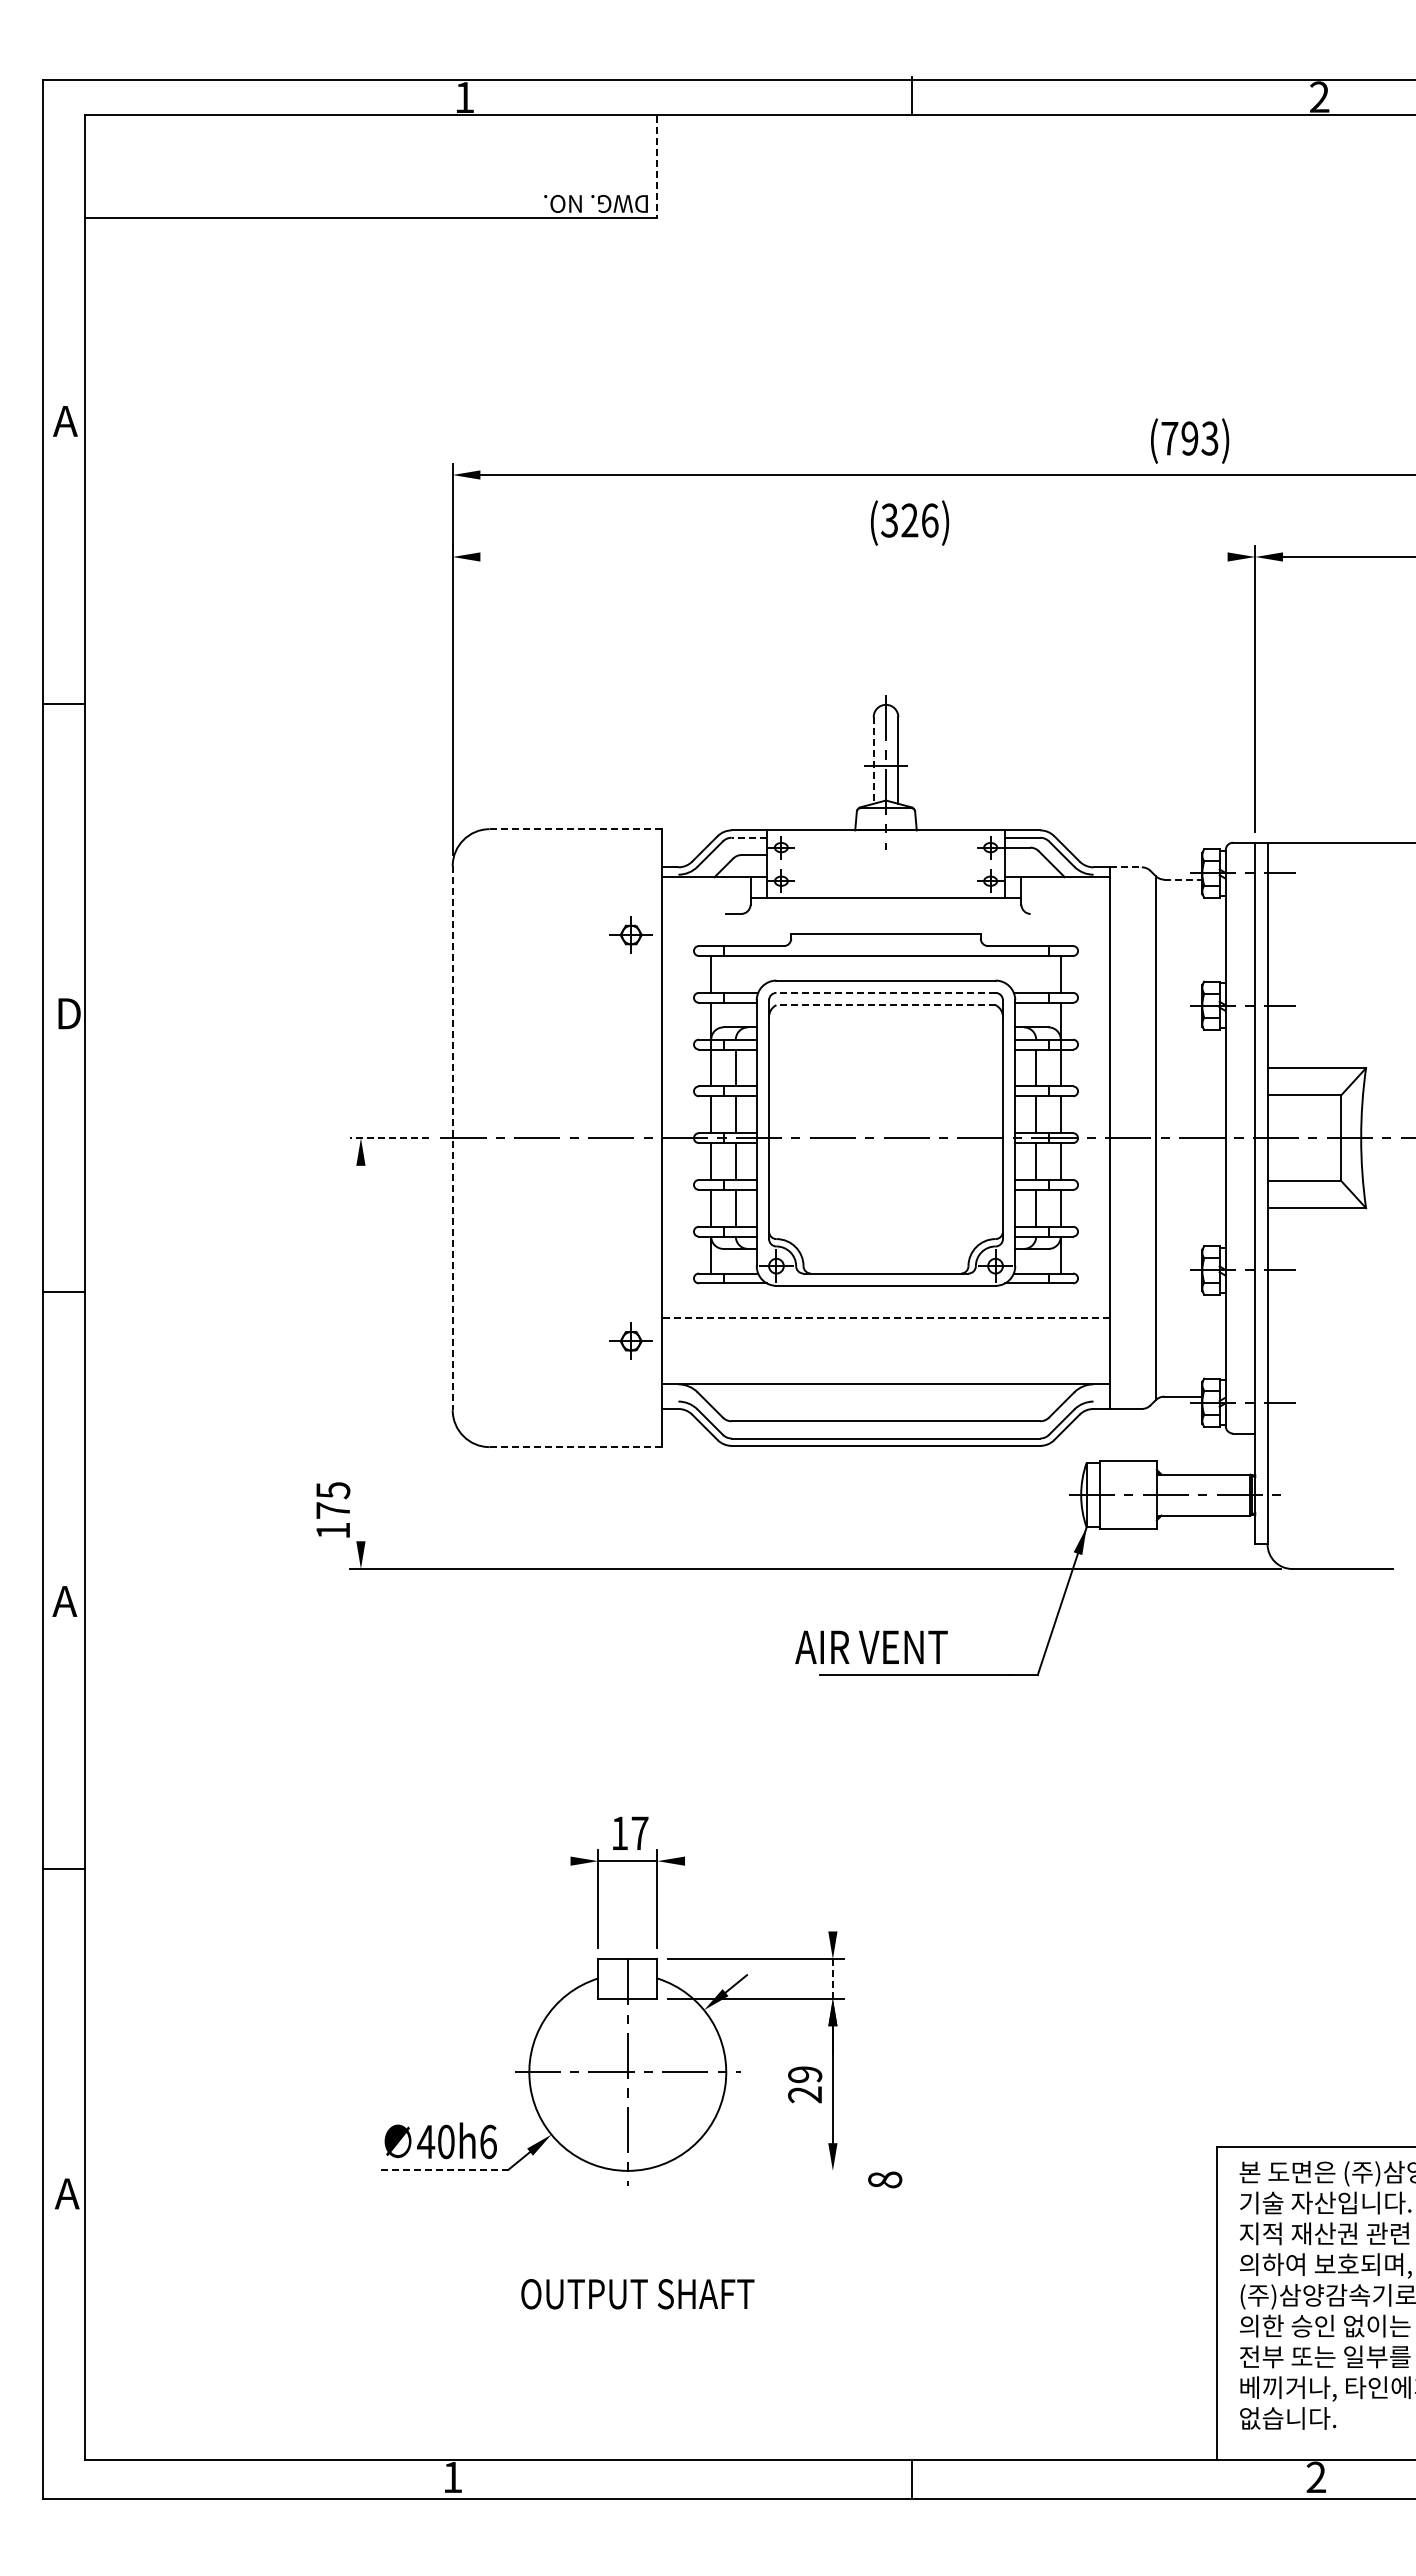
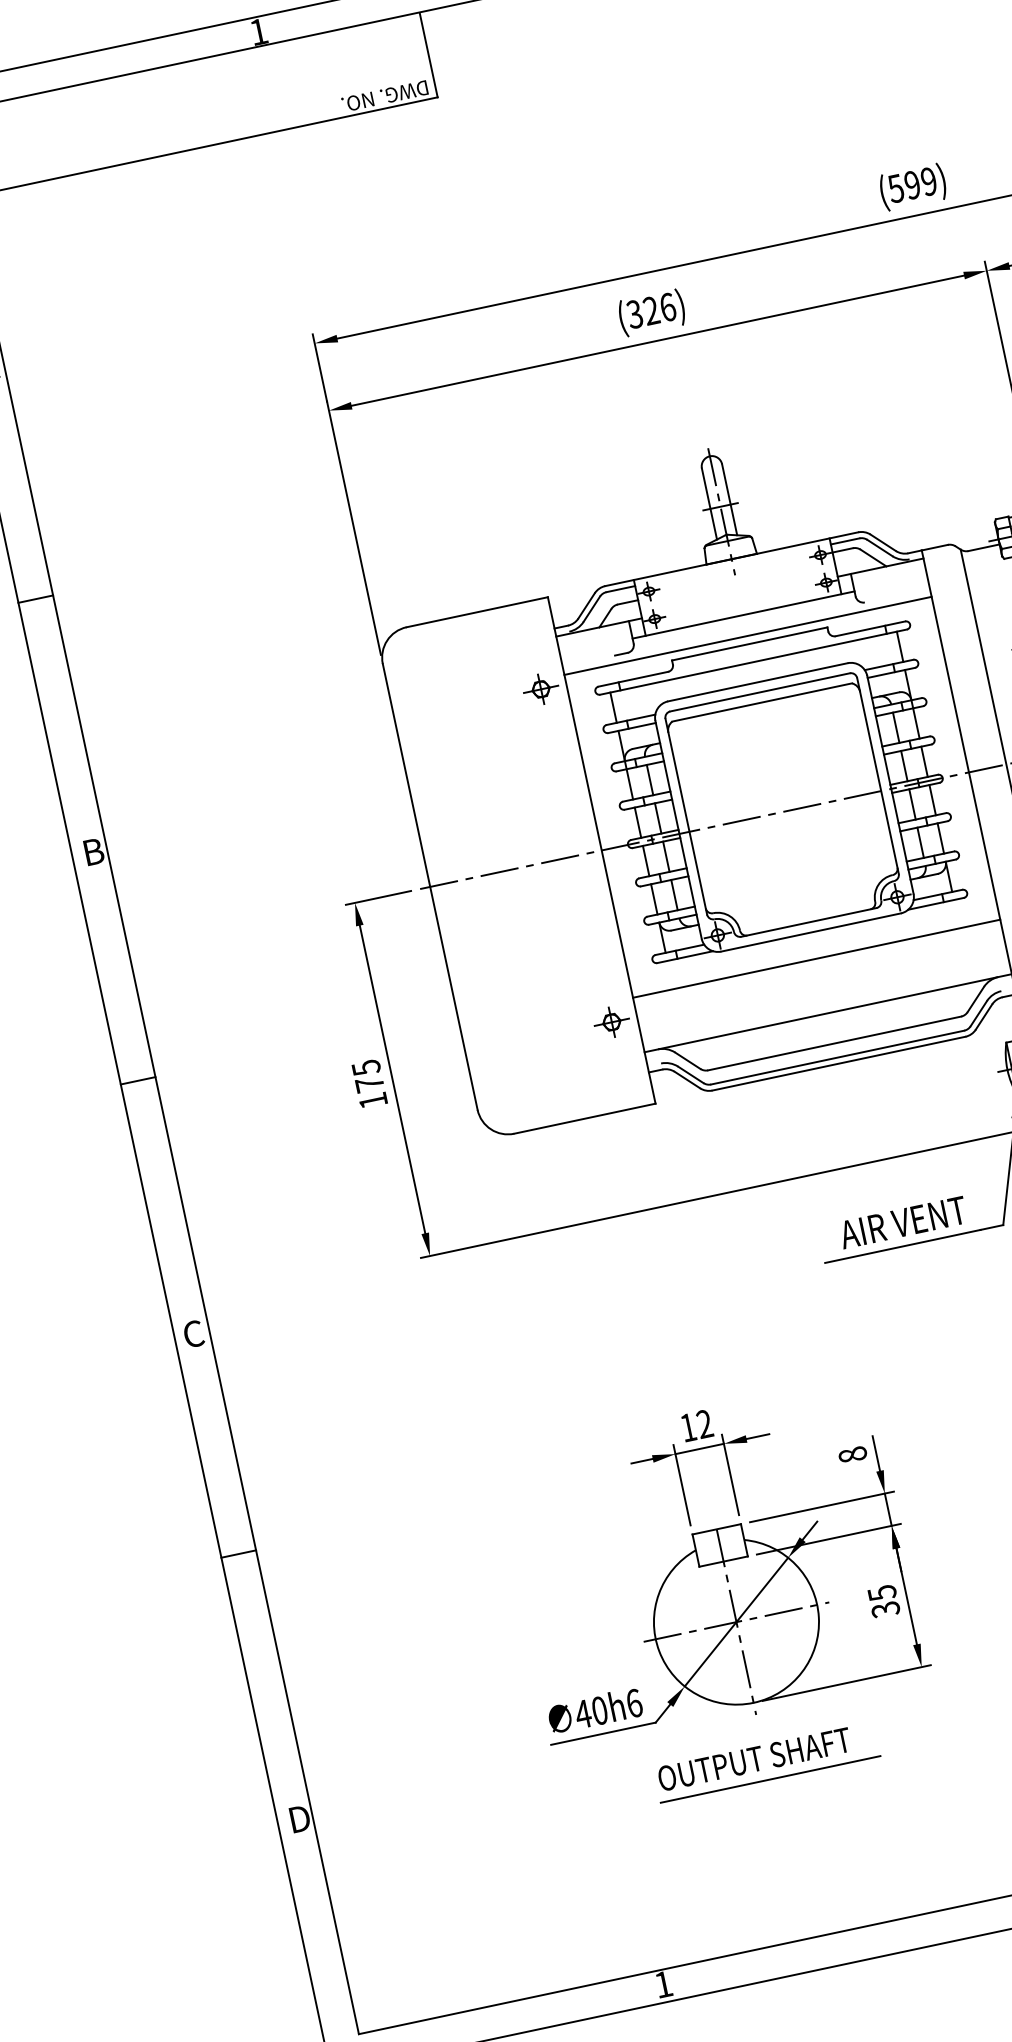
line: (657, 167) -> (428, 55), dashed -> solid
text: (1189, 438) -> (912, 185), (793) -> (599)
text: (910, 522) -> (652, 312), moved
line: (853, 557) -> (657, 341), added
line: (873, 760) -> (709, 504), dashed -> solid
line: (576, 829) -> (477, 612), dashed -> solid
line: (748, 837) -> (620, 588), dashed -> solid
line: (1125, 867) -> (934, 547), dashed -> solid
line: (1183, 879) -> (984, 547), dashed -> solid
line: (885, 923) -> (747, 635), added
line: (886, 992) -> (760, 691), dashed -> solid
line: (886, 1005) -> (762, 702), dashed -> solid
text: (71, 1013) -> (96, 851), D -> B
line: (389, 1138) -> (378, 898), dashed -> solid
line: (452, 1138) -> (430, 887), dashed -> solid
line: (885, 1317) -> (816, 958), dashed -> solid
line: (360, 1353) -> (392, 1079), added
line: (575, 1447) -> (584, 1119), dashed -> solid
text: (333, 1509) -> (369, 1083), moved
text: (64, 1601) -> (192, 1334), A -> C
text: (871, 1646) -> (902, 1221), moved
text: (639, 1832) -> (704, 1423), 17 -> 12
line: (557, 1861) -> (642, 1461), added
line: (698, 1861) -> (757, 1436), added
line: (832, 1910) -> (876, 1453), added
line: (832, 1978) -> (887, 1509), dashed -> solid
line: (627, 2072) -> (736, 1622), added
text: (805, 2084) -> (884, 1601), 29 -> 35
line: (444, 2169) -> (603, 1733), dashed -> solid
line: (740, 2170) -> (845, 1682), added
text: (885, 2179) -> (853, 1454), moved
text: (67, 2193) -> (298, 1818), A -> D
line: (628, 2264) -> (770, 1779), added
text: (637, 2294) -> (754, 1759), moved

